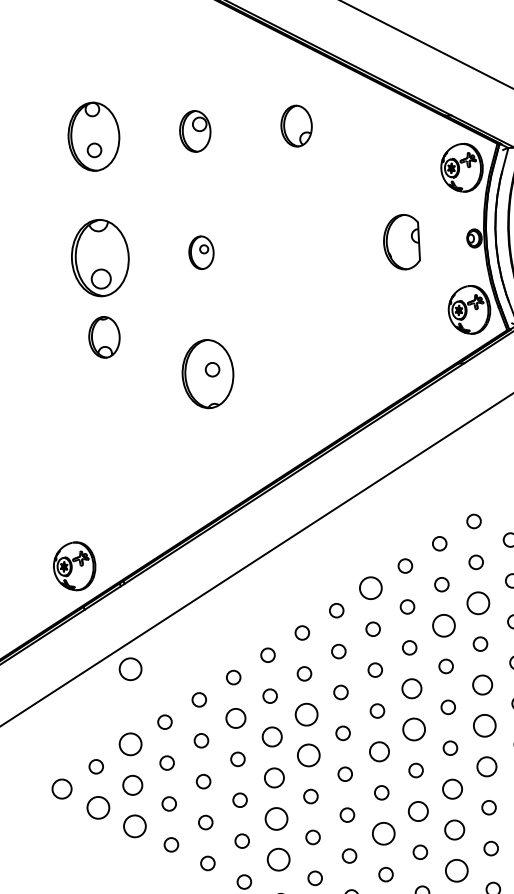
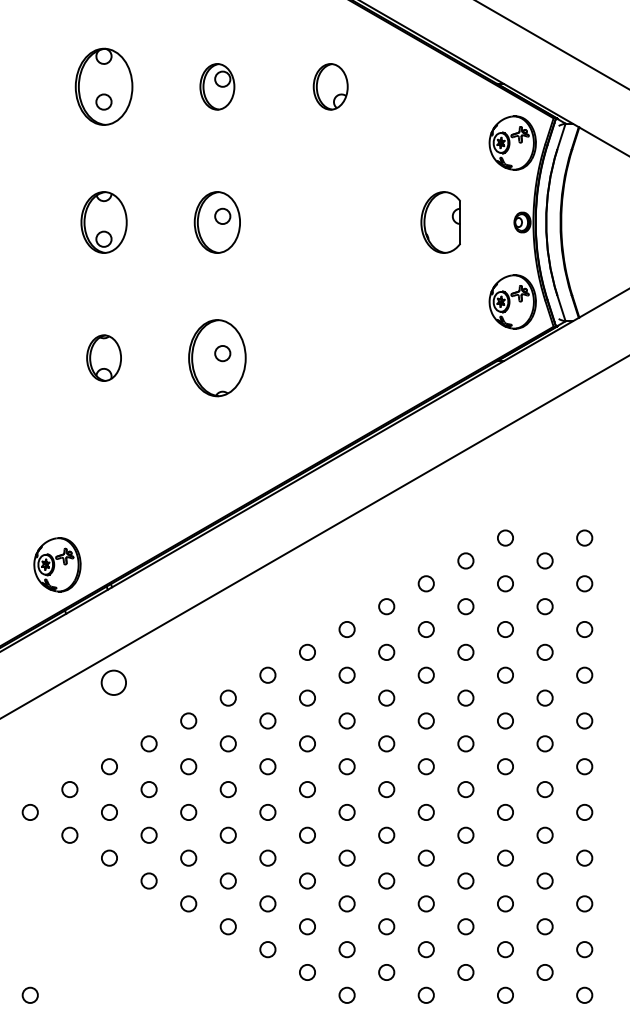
part: (200, 252) -> (216, 222), size x1.67
part: (99, 258) -> (103, 222), size x0.71
part: (103, 336) -> (103, 357), moved
circle: (370, 588) -> (386, 606), size x0.62
circle: (478, 603) -> (505, 629), size x0.62
circle: (443, 624) -> (465, 651), size x0.62
circle: (482, 684) -> (505, 720), size x0.71
circle: (411, 688) -> (425, 720), size x0.71
circle: (306, 714) -> (307, 743), size x0.62
circle: (235, 718) -> (227, 743), size x0.71
circle: (484, 725) -> (505, 766), size x0.62
circle: (413, 729) -> (425, 766), size x0.62
circle: (271, 736) -> (267, 766), size x0.71
circle: (130, 744) -> (109, 766), size x0.62
circle: (379, 751) -> (386, 789), size x0.71
circle: (308, 755) -> (307, 789), size x0.62
circle: (486, 766) -> (505, 812), size x0.71
circle: (274, 778) -> (267, 812), size x0.71
circle: (132, 785) -> (109, 812), size x0.71
circle: (452, 788) -> (465, 834), size x0.71
circle: (61, 789) -> (29, 812), size x0.71
circle: (98, 806) -> (69, 834), size x0.62
circle: (417, 810) -> (425, 857), size x0.71
circle: (276, 818) -> (267, 857), size x0.62
circle: (134, 825) -> (109, 857), size x0.62
circle: (454, 829) -> (465, 880), size x0.71
circle: (383, 833) -> (386, 880), size x0.62
circle: (278, 859) -> (267, 903), size x0.62
circle: (456, 870) -> (465, 926), size x0.62

